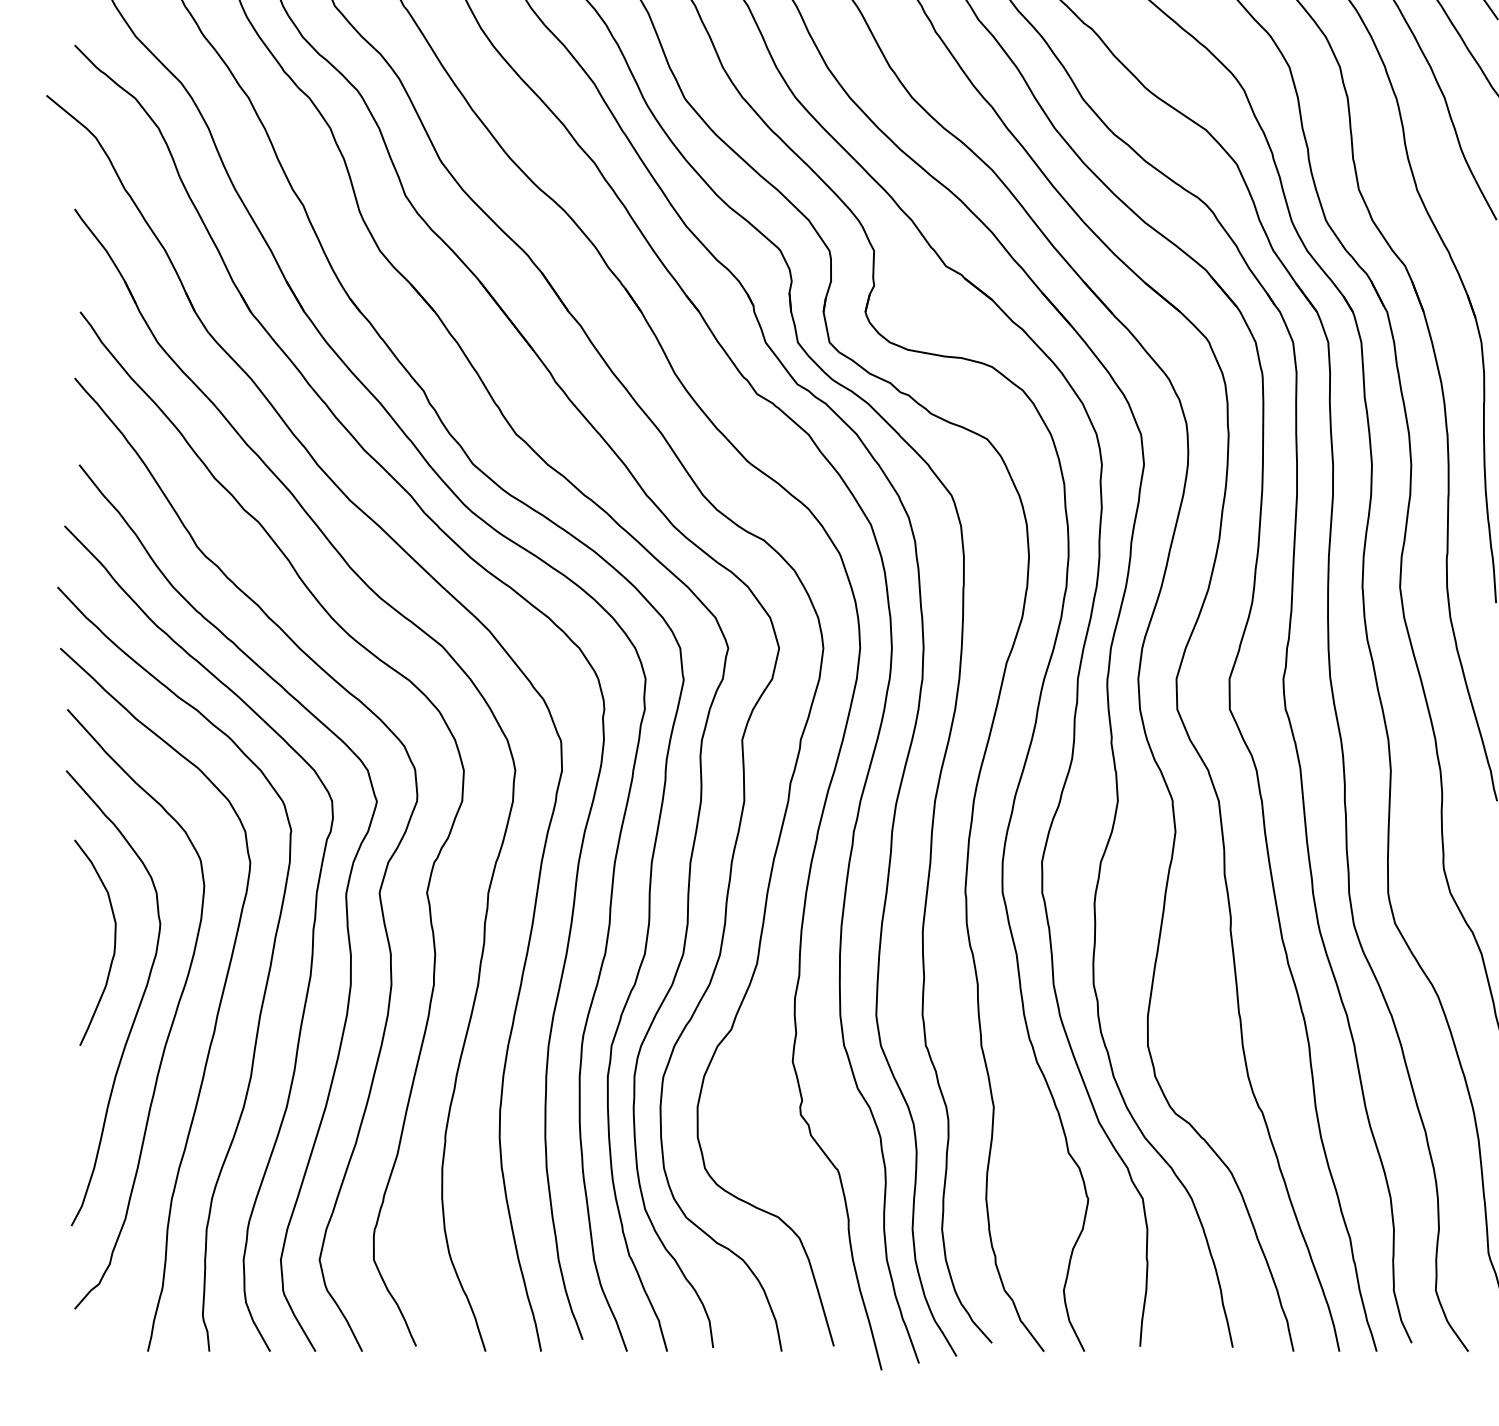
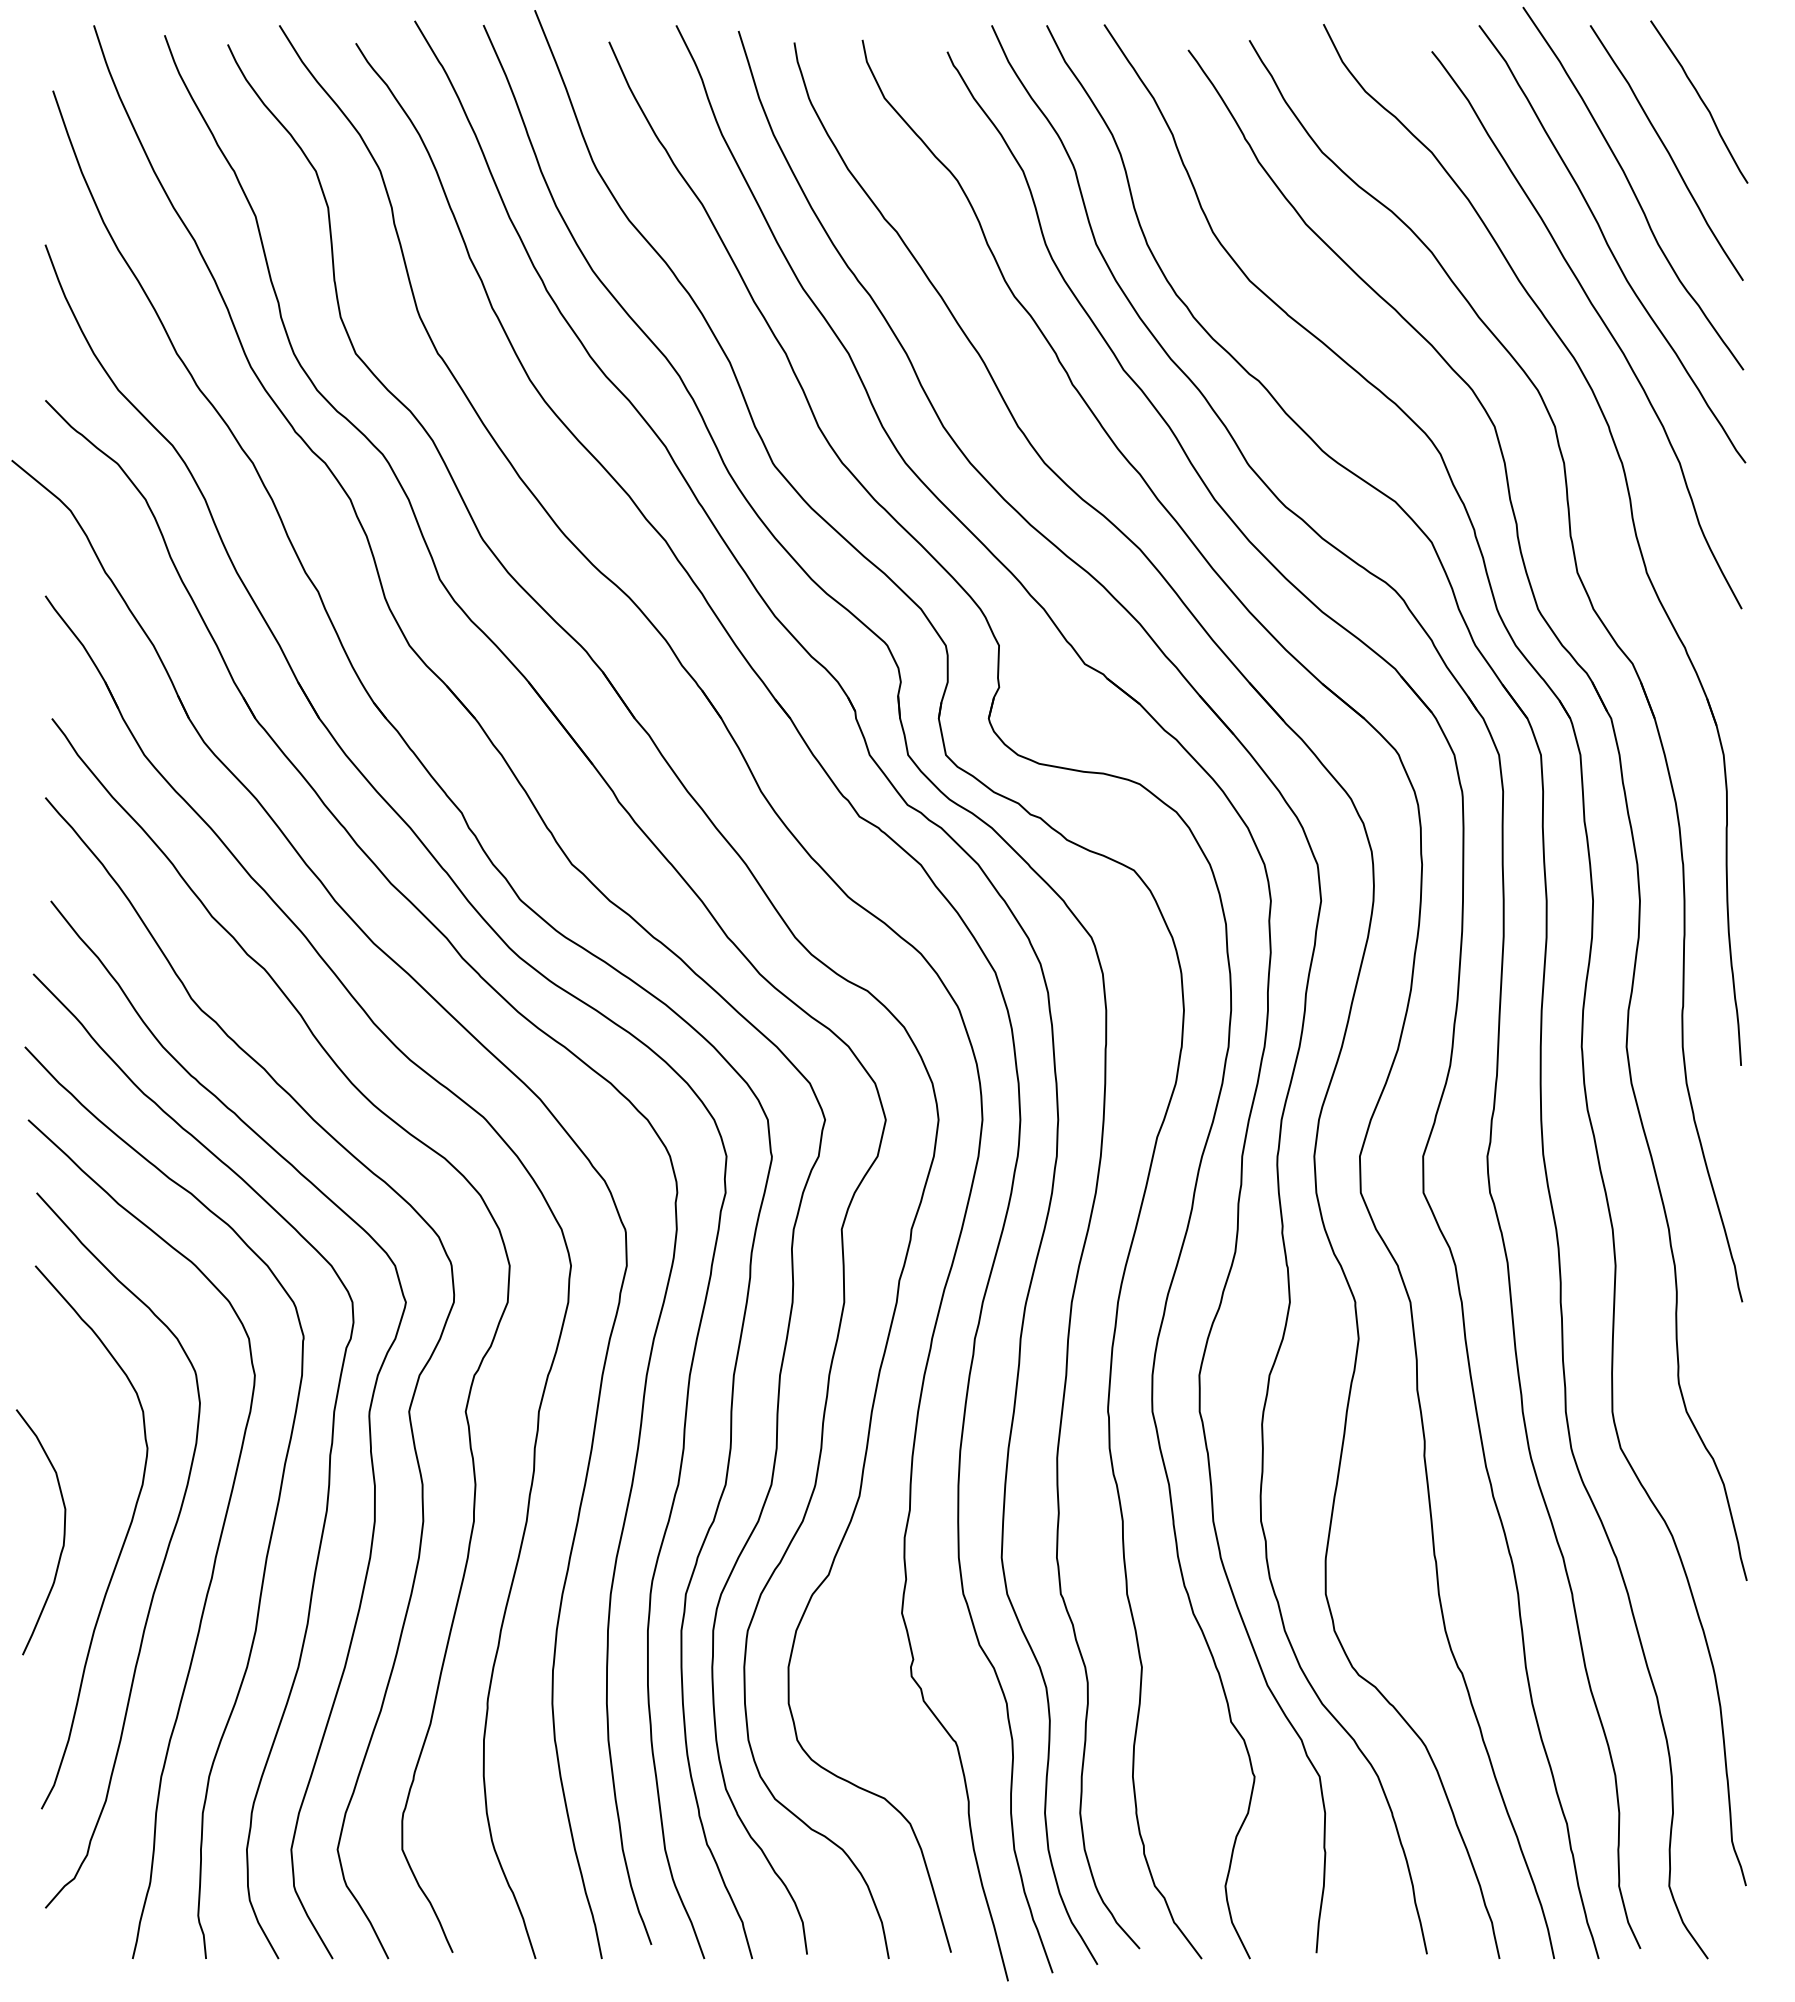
curve: (114, 943) -> (63, 1532), moved

